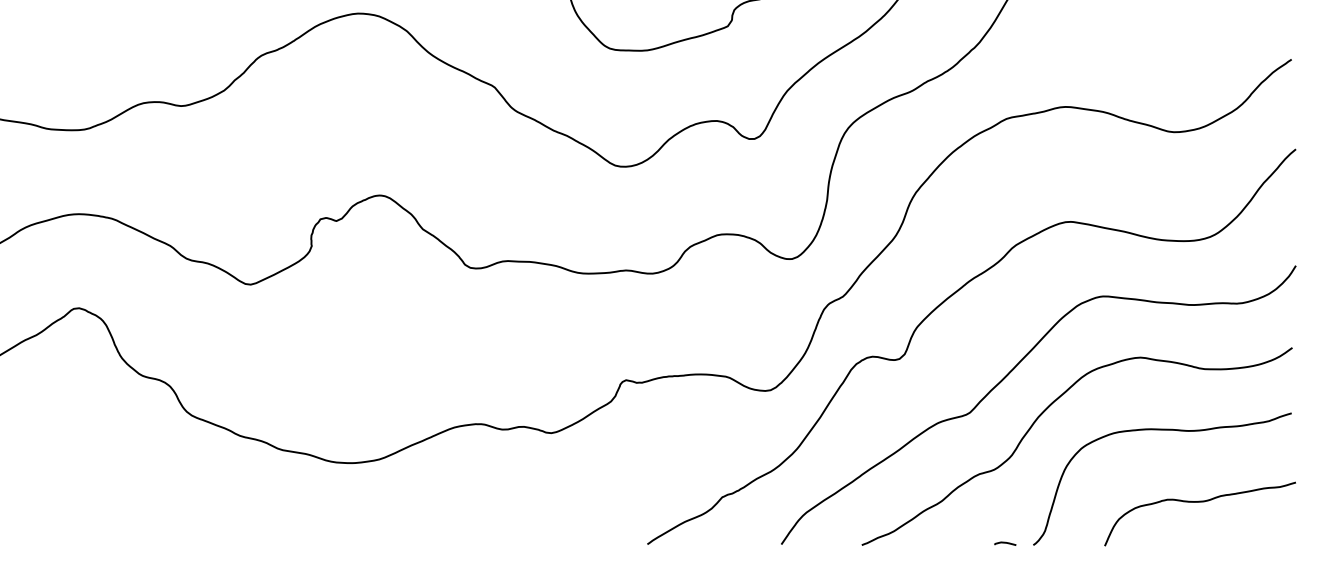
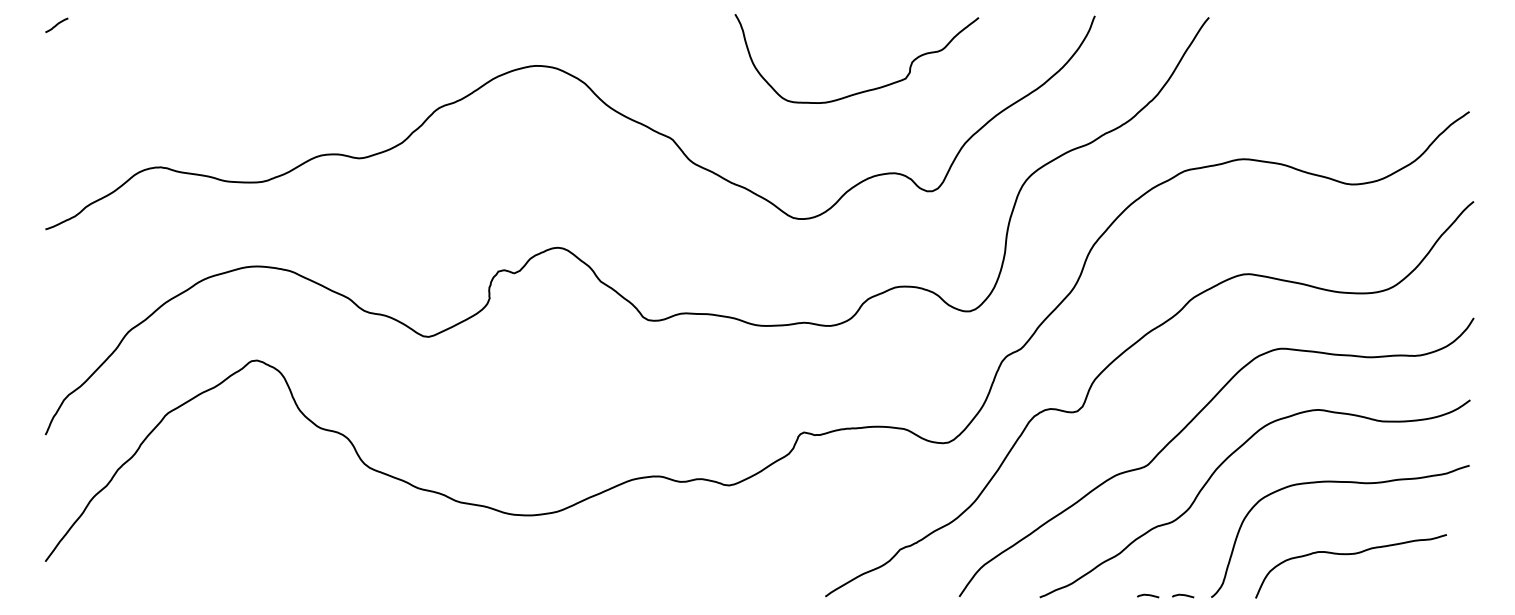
curve: (1196, 503) -> (1347, 555), moved
curve: (970, 543) -> (1148, 595), added

